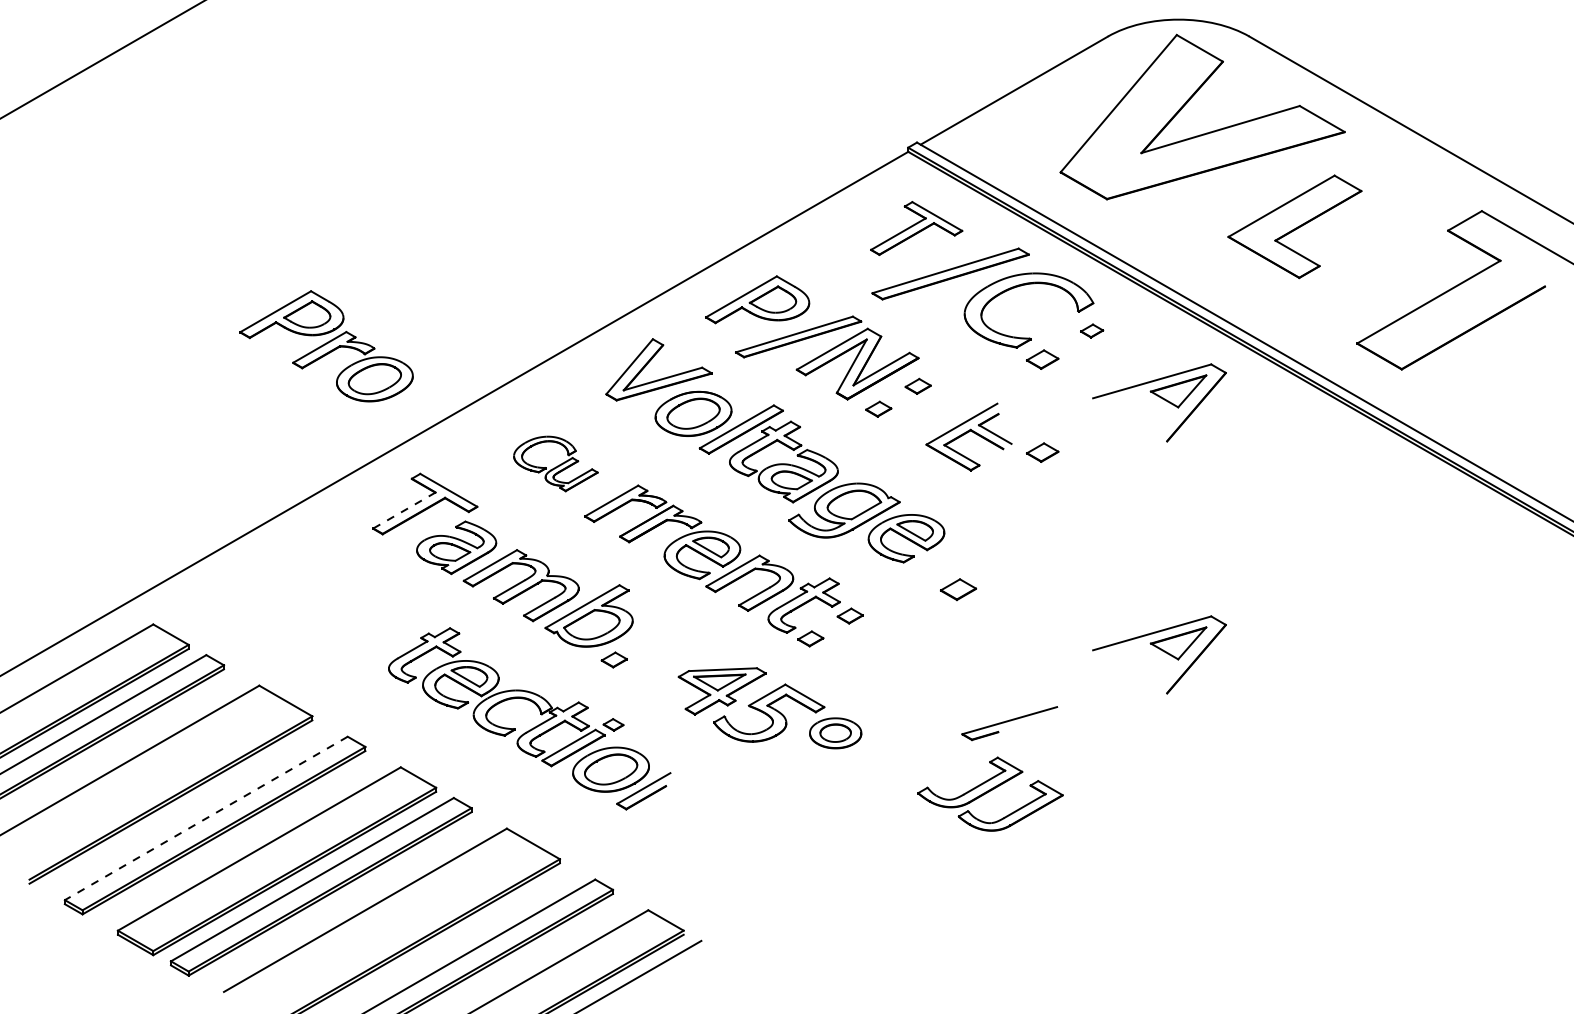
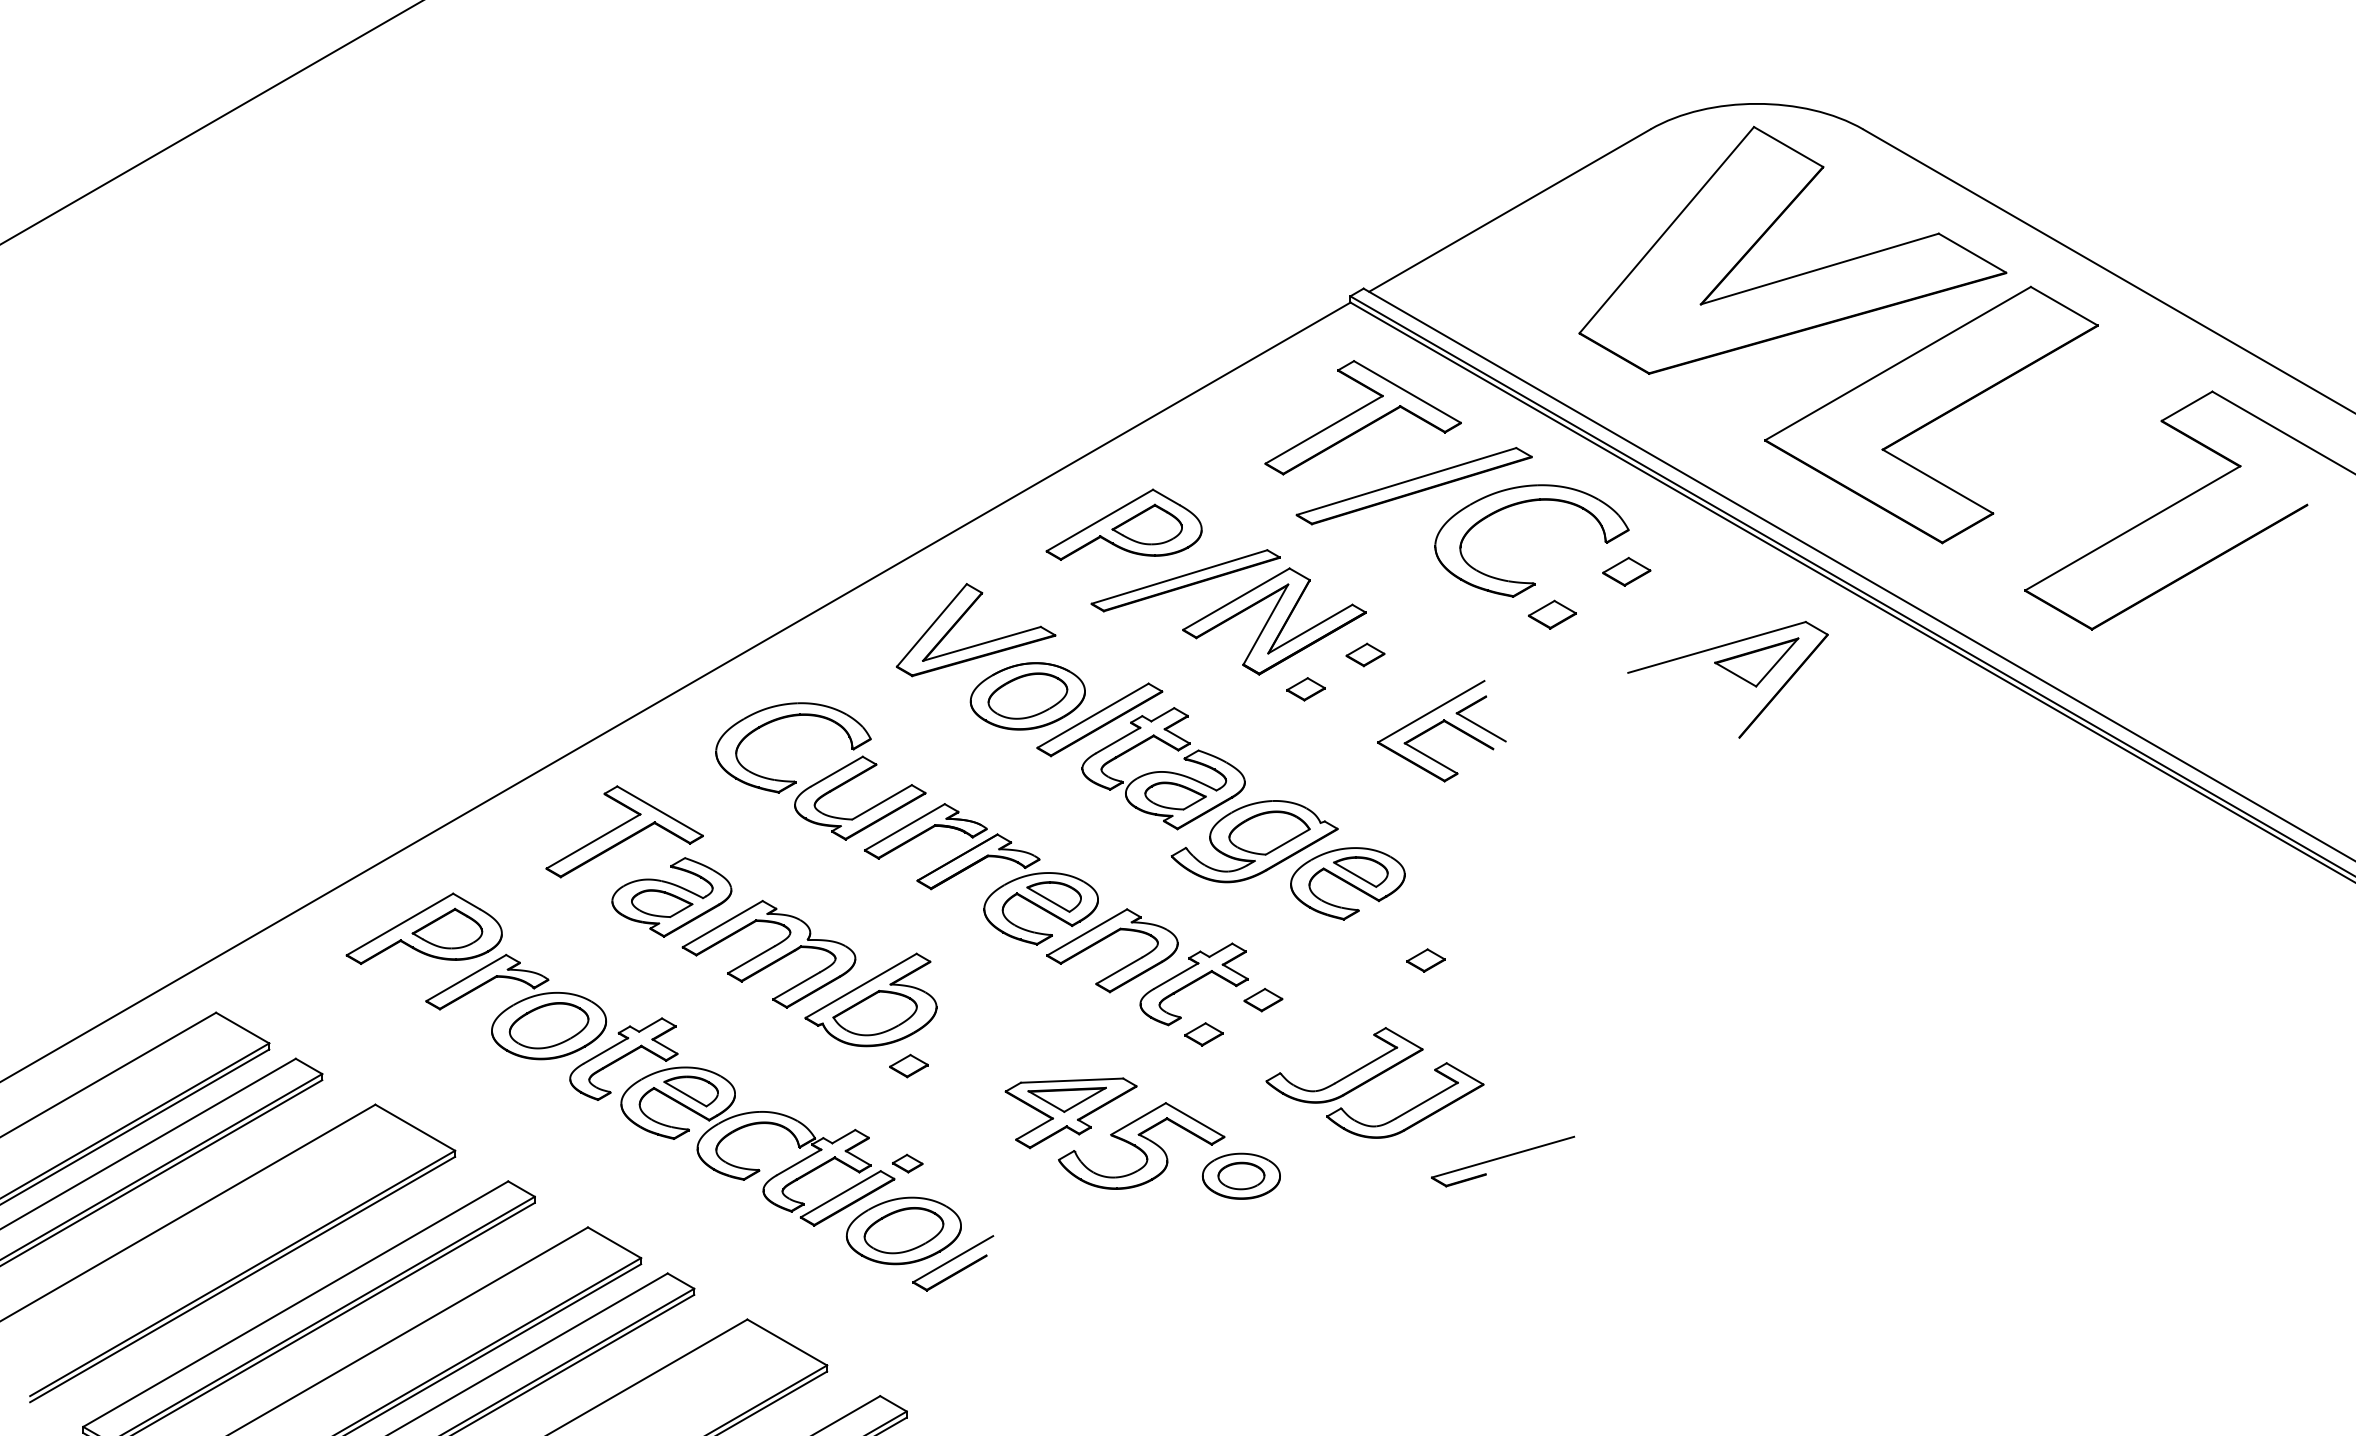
part: (1294, 226) -> (1930, 414), size x1.67
part: (916, 228) -> (1362, 417), size x1.43
part: (1091, 330) -> (1625, 570), size x1.43
part: (326, 346) -> (476, 976), moved
part: (1042, 452) -> (1552, 754), removed
part: (555, 463) -> (820, 770), size x1.67
line: (404, 510) -> (593, 841), dashed -> solid
part: (958, 589) -> (1425, 960), size x0.71
part: (1159, 654) -> (1728, 1057), removed
part: (990, 793) -> (1374, 1081), moved
line: (205, 818) -> (294, 1304), dashed -> solid

